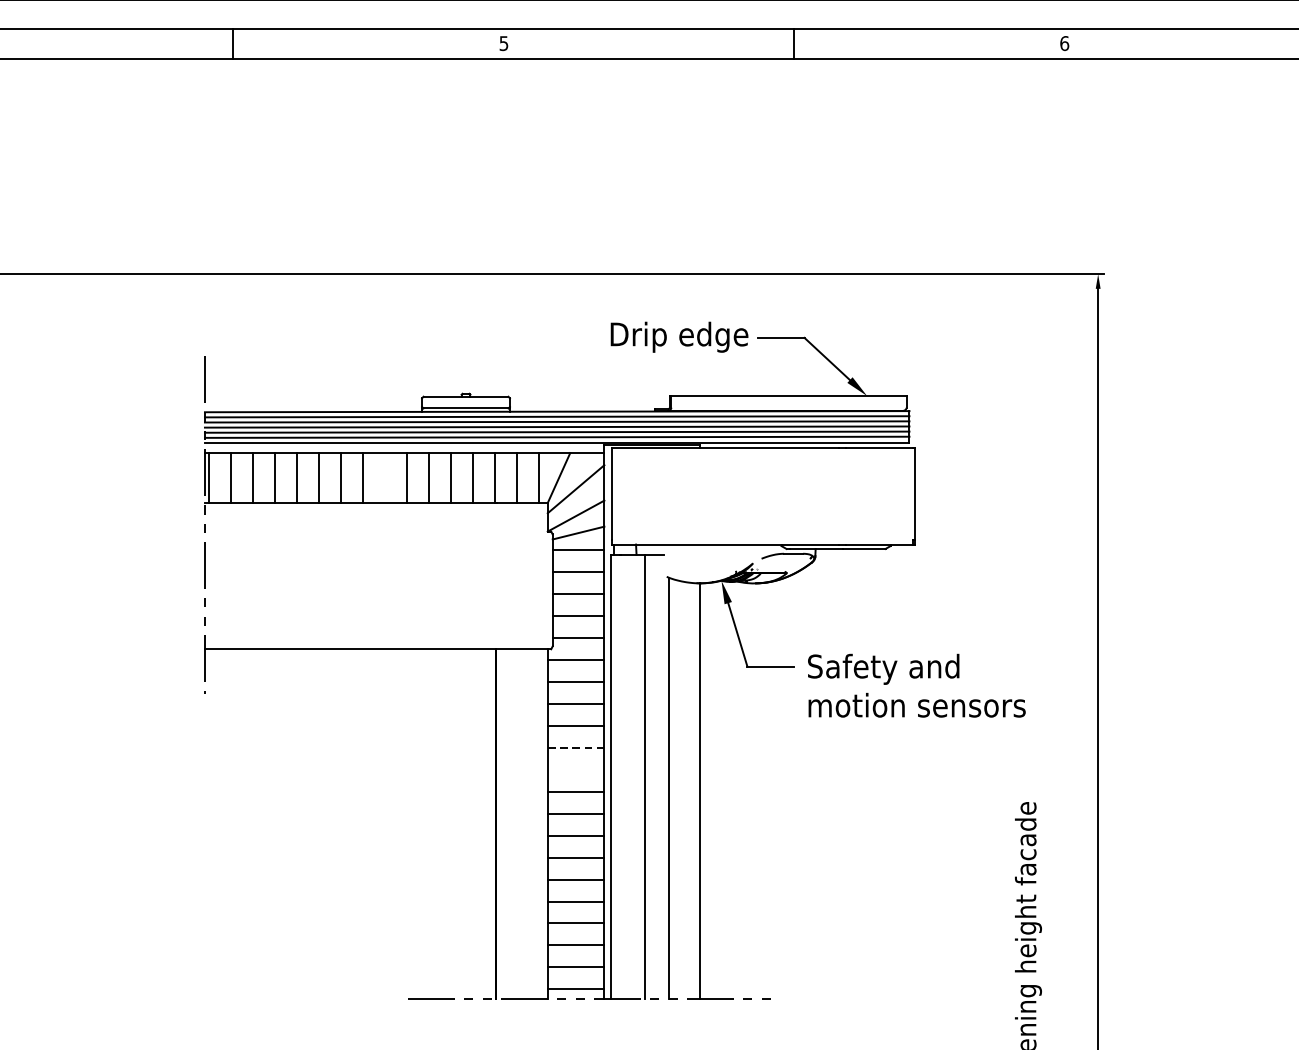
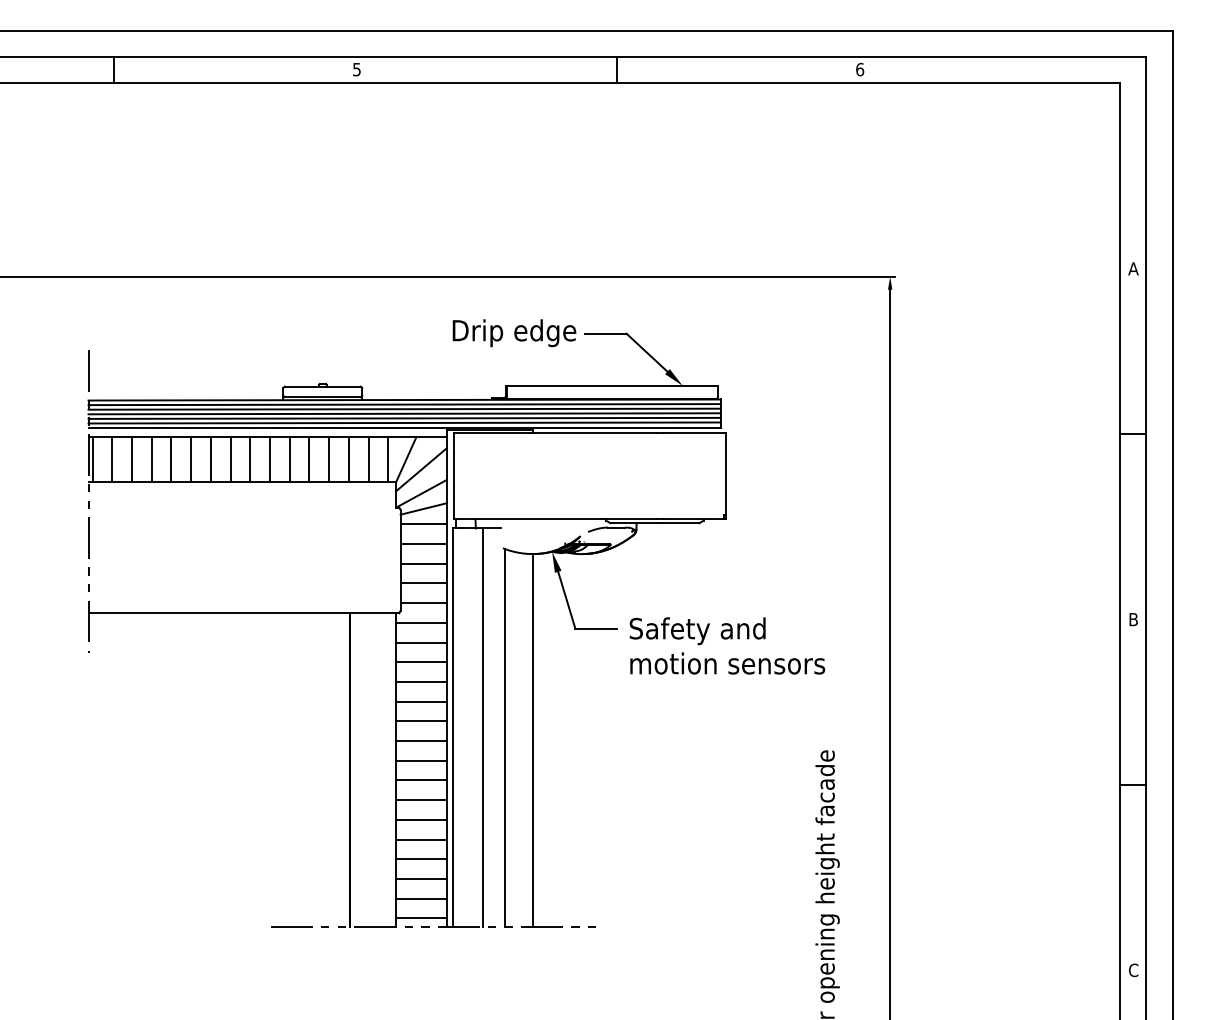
line: (385, 477) -> (250, 459), added
line: (577, 747) -> (422, 701), dashed -> solid
line: (575, 769) -> (421, 721), added

